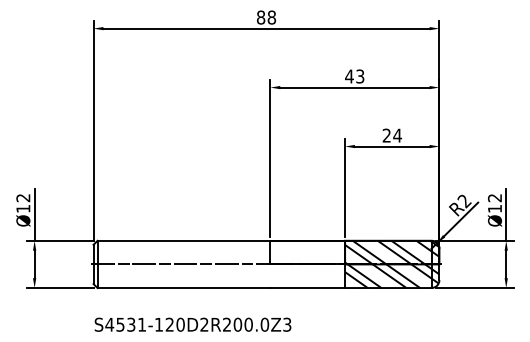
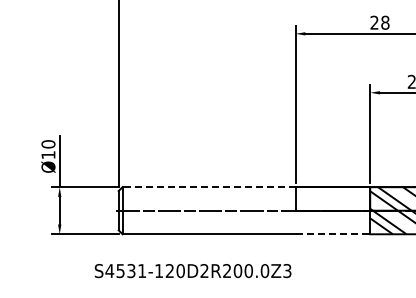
text: (354, 76) -> (379, 22), 43 -> 28
text: (23, 197) -> (48, 143), Ø12 -> Ø10
line: (183, 240) -> (208, 186), solid -> dashed
line: (308, 288) -> (333, 234), solid -> dashed
text: (192, 324) -> (192, 270), moved

